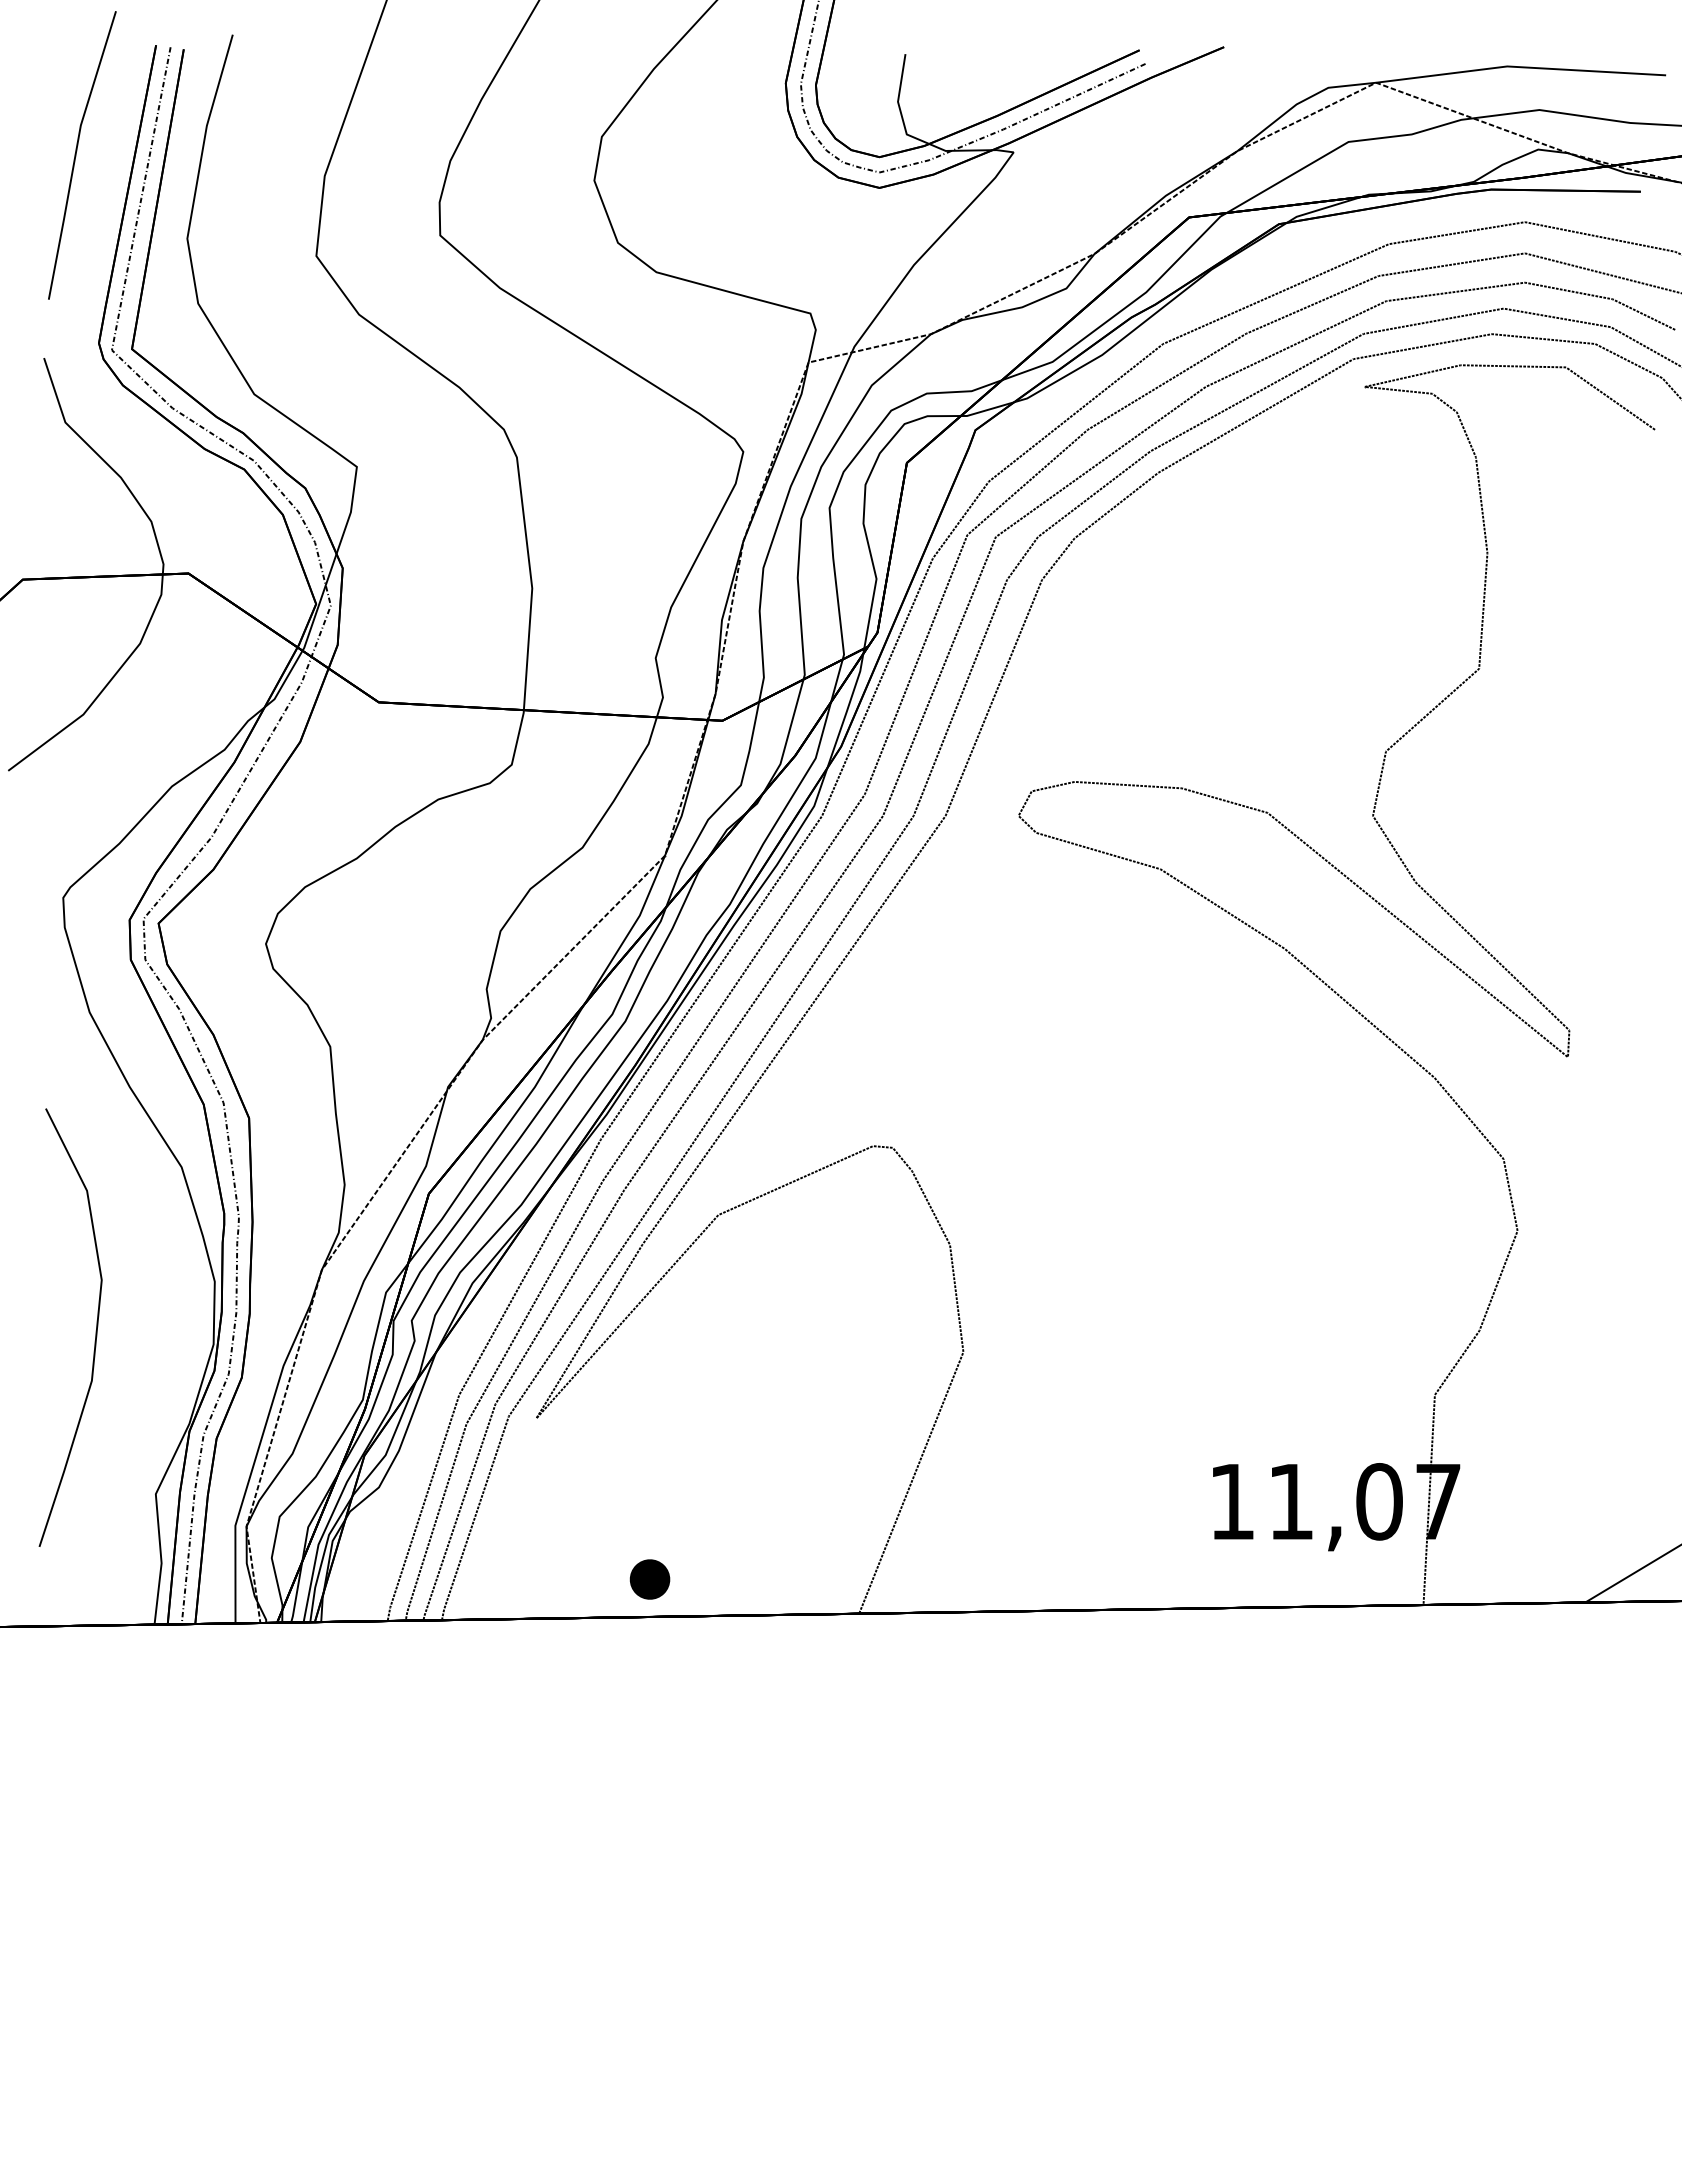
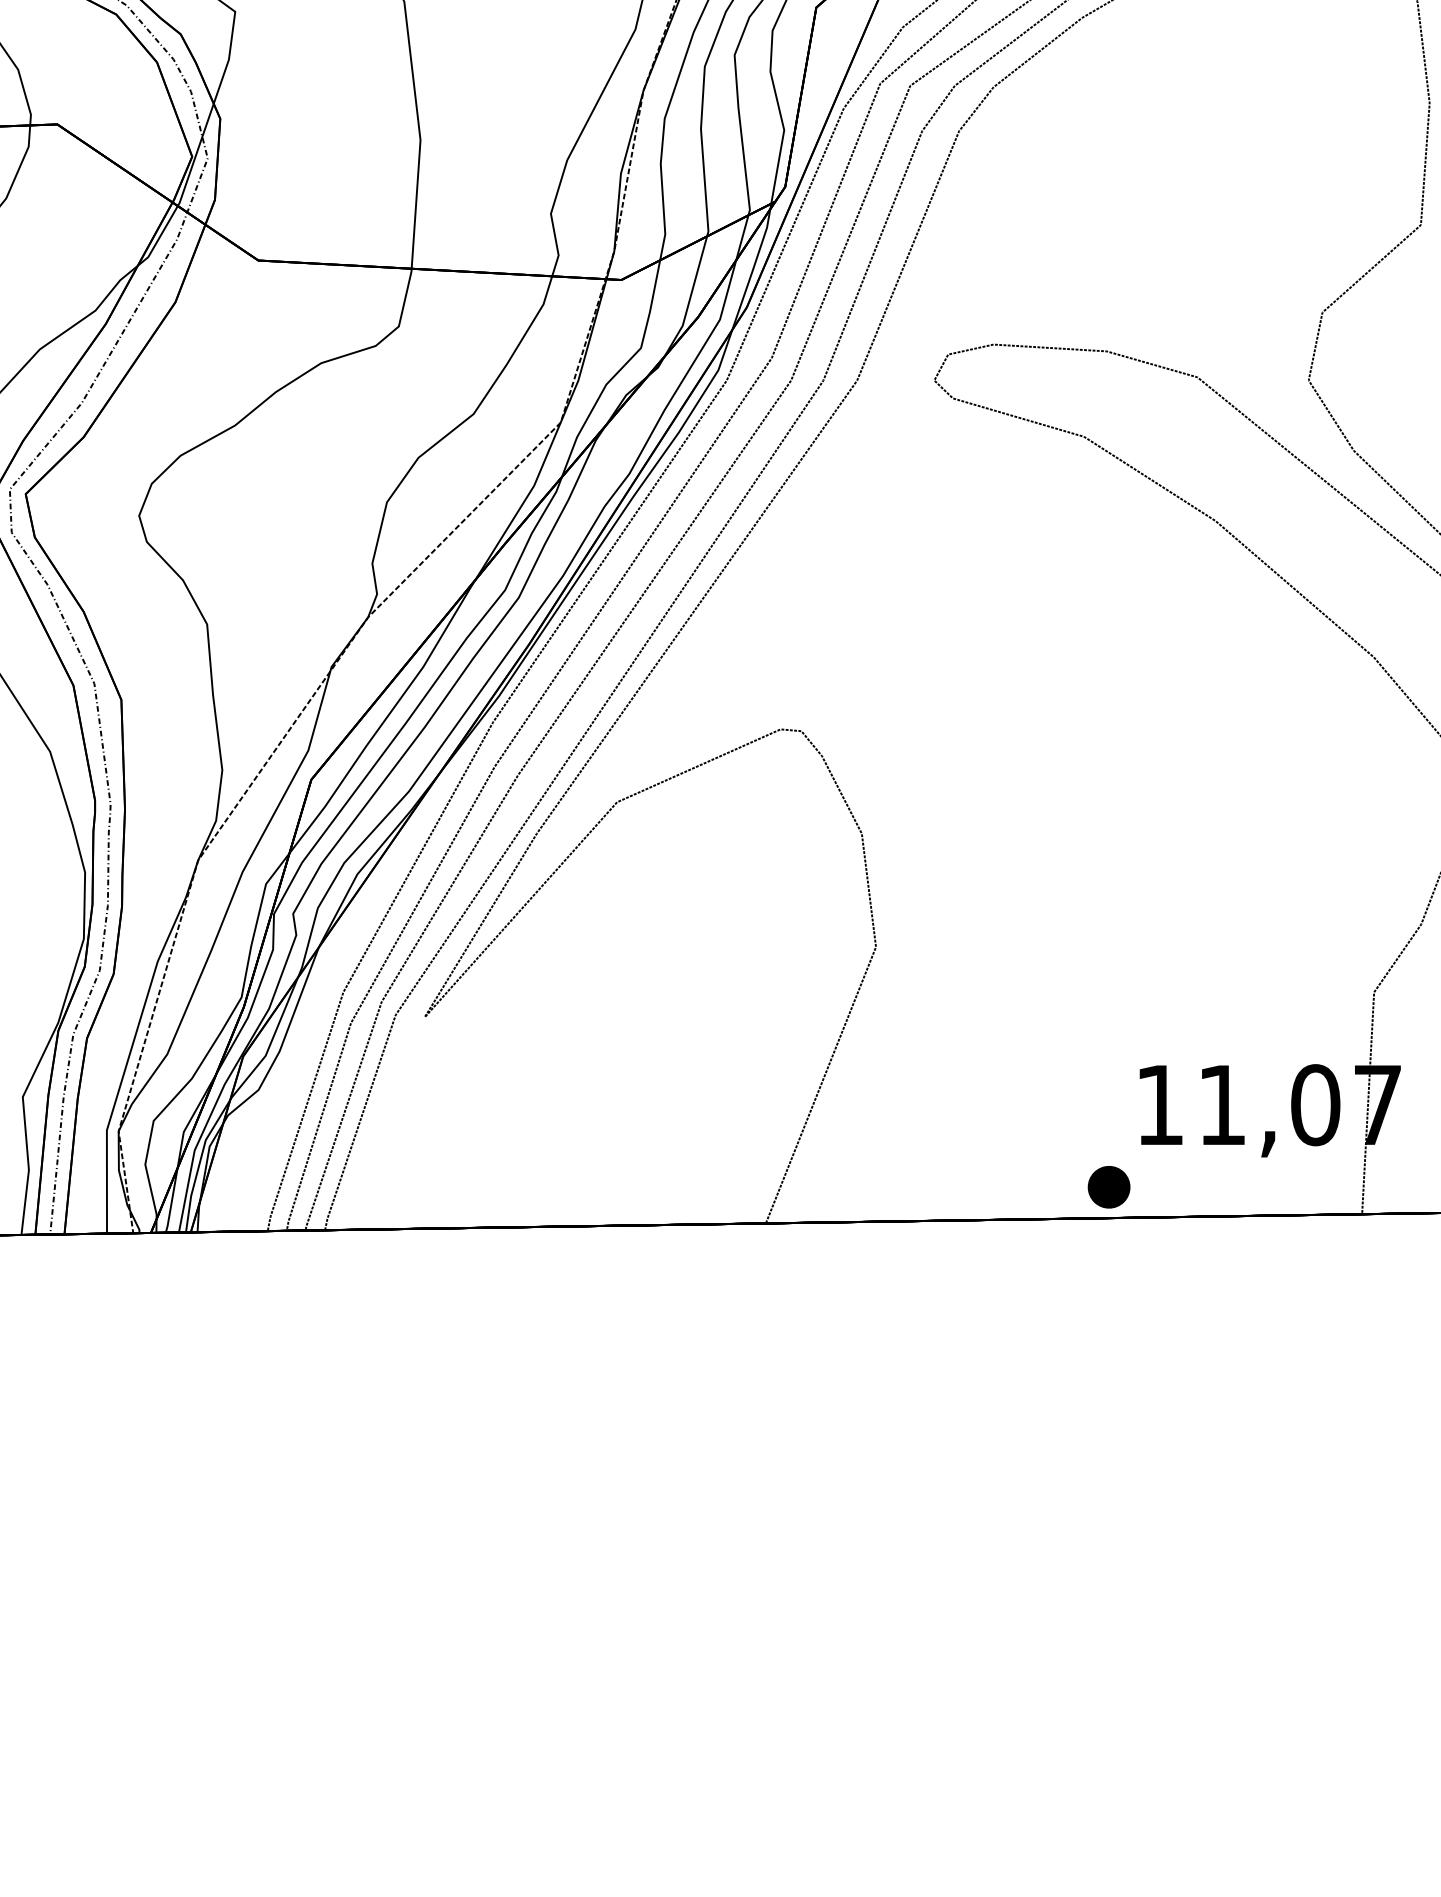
part: (649, 1579) -> (1108, 1187), moved

